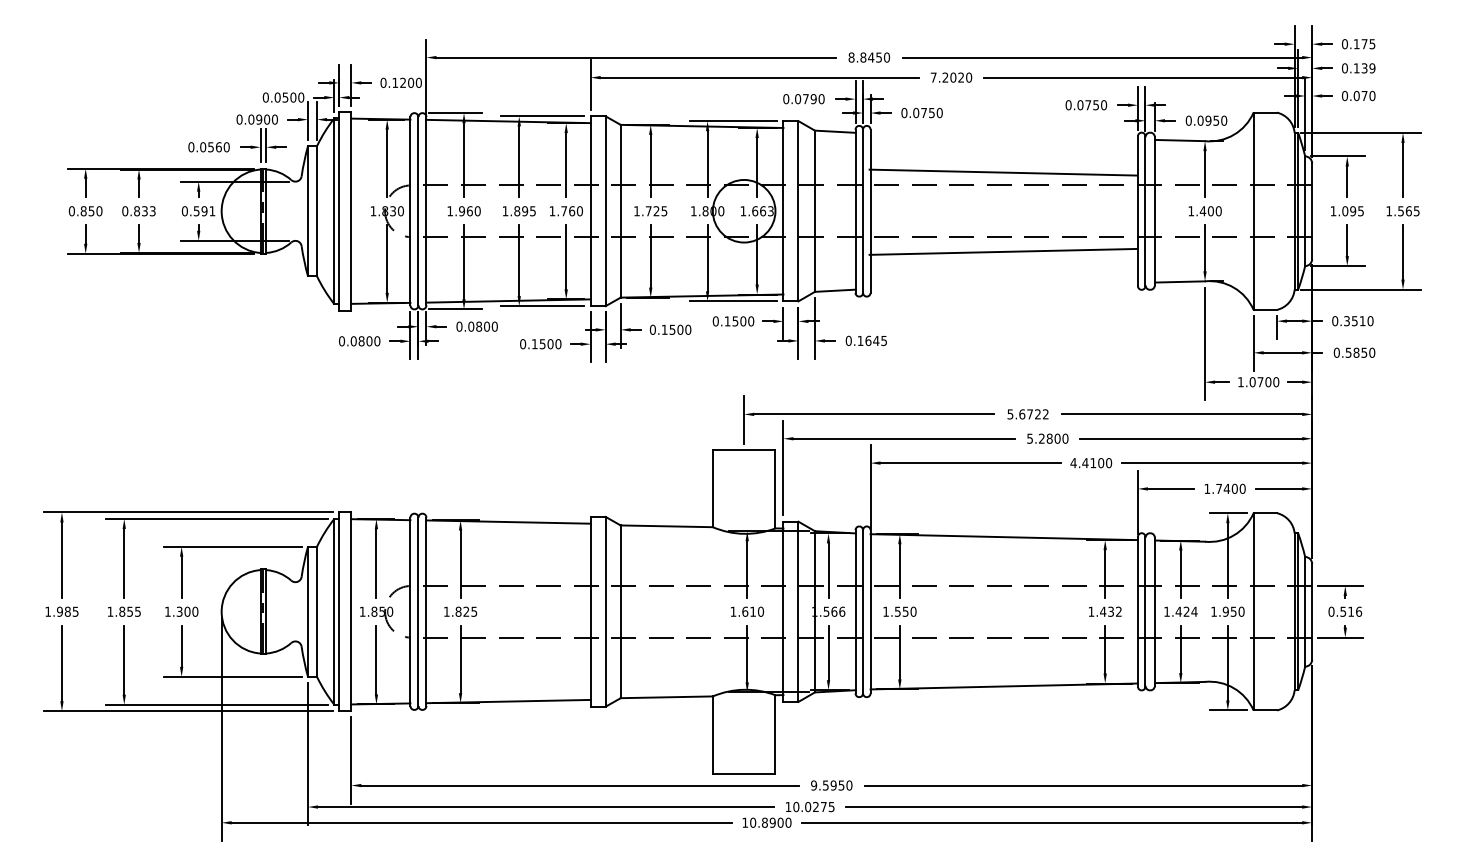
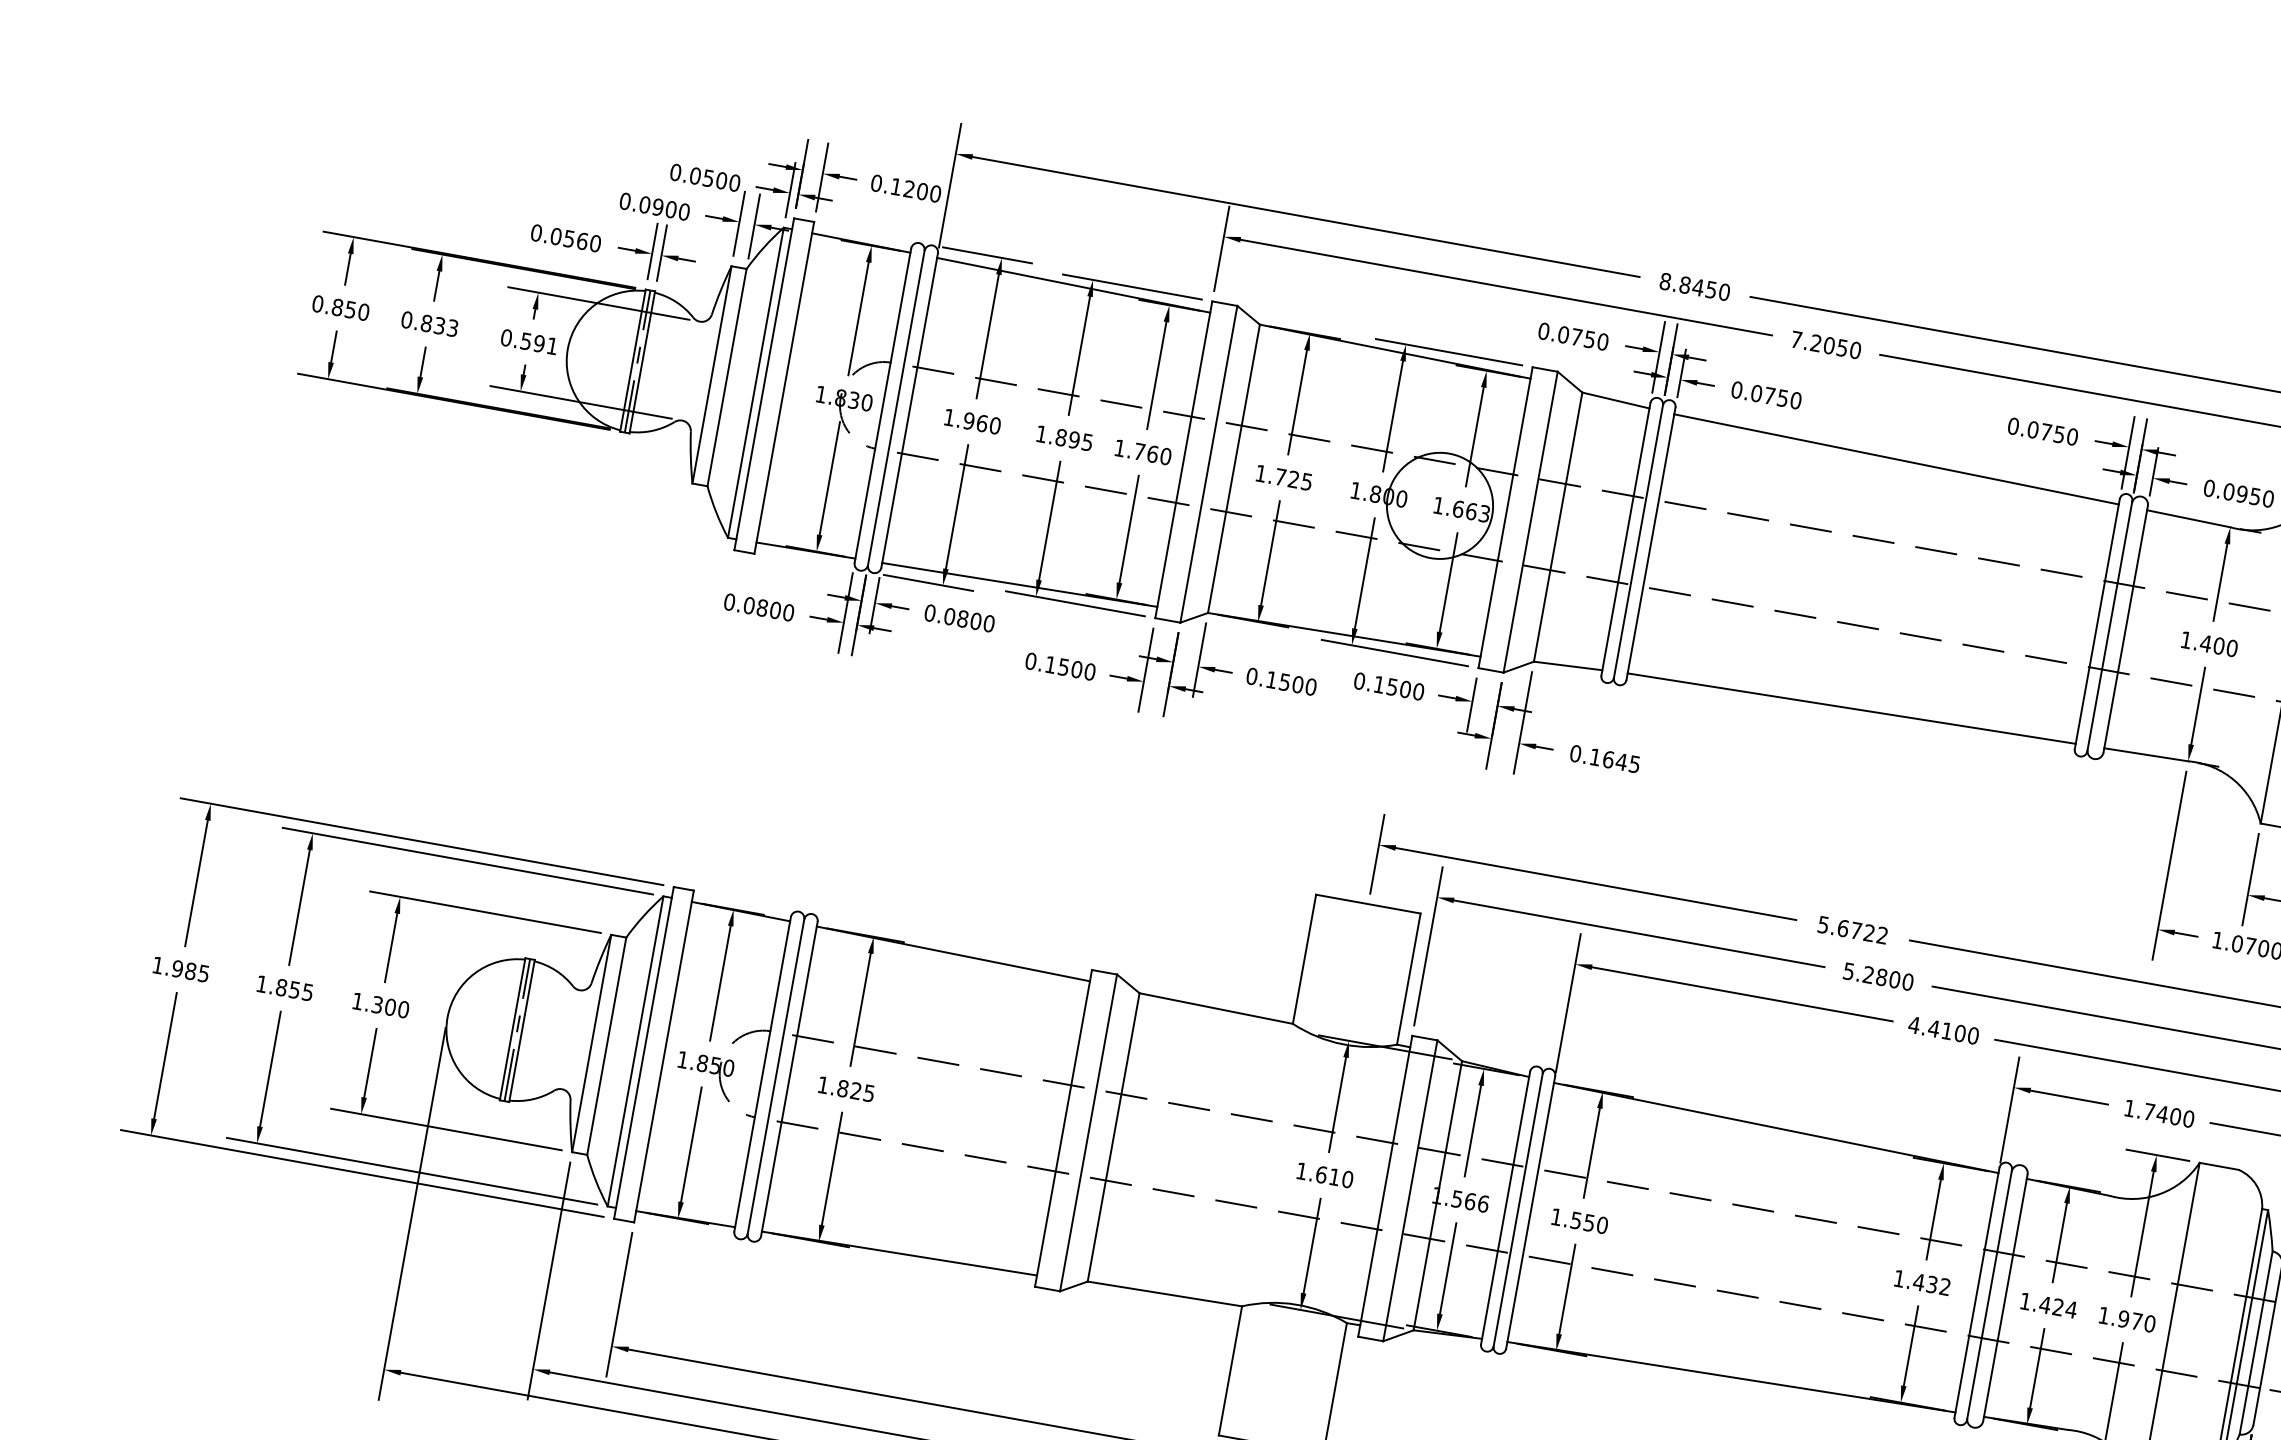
text: (960, 77) -> (1841, 347), 7.2020 -> 7.2050
text: (813, 98) -> (1589, 338), 0.0790 -> 0.0750
line: (1002, 172) -> (1895, 458), moved
line: (1002, 251) -> (1850, 707), moved
text: (1233, 611) -> (2136, 1320), 1.950 -> 1.970

